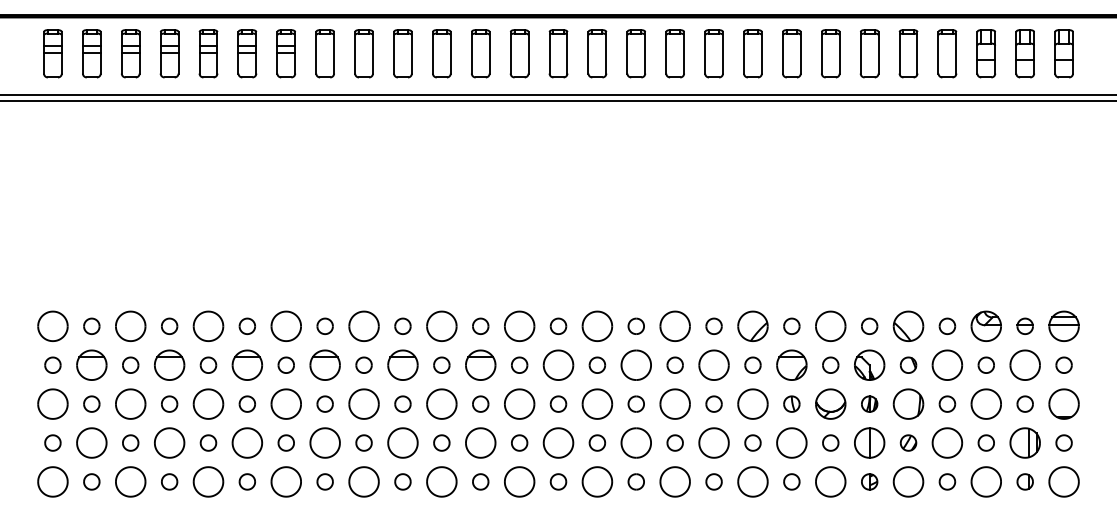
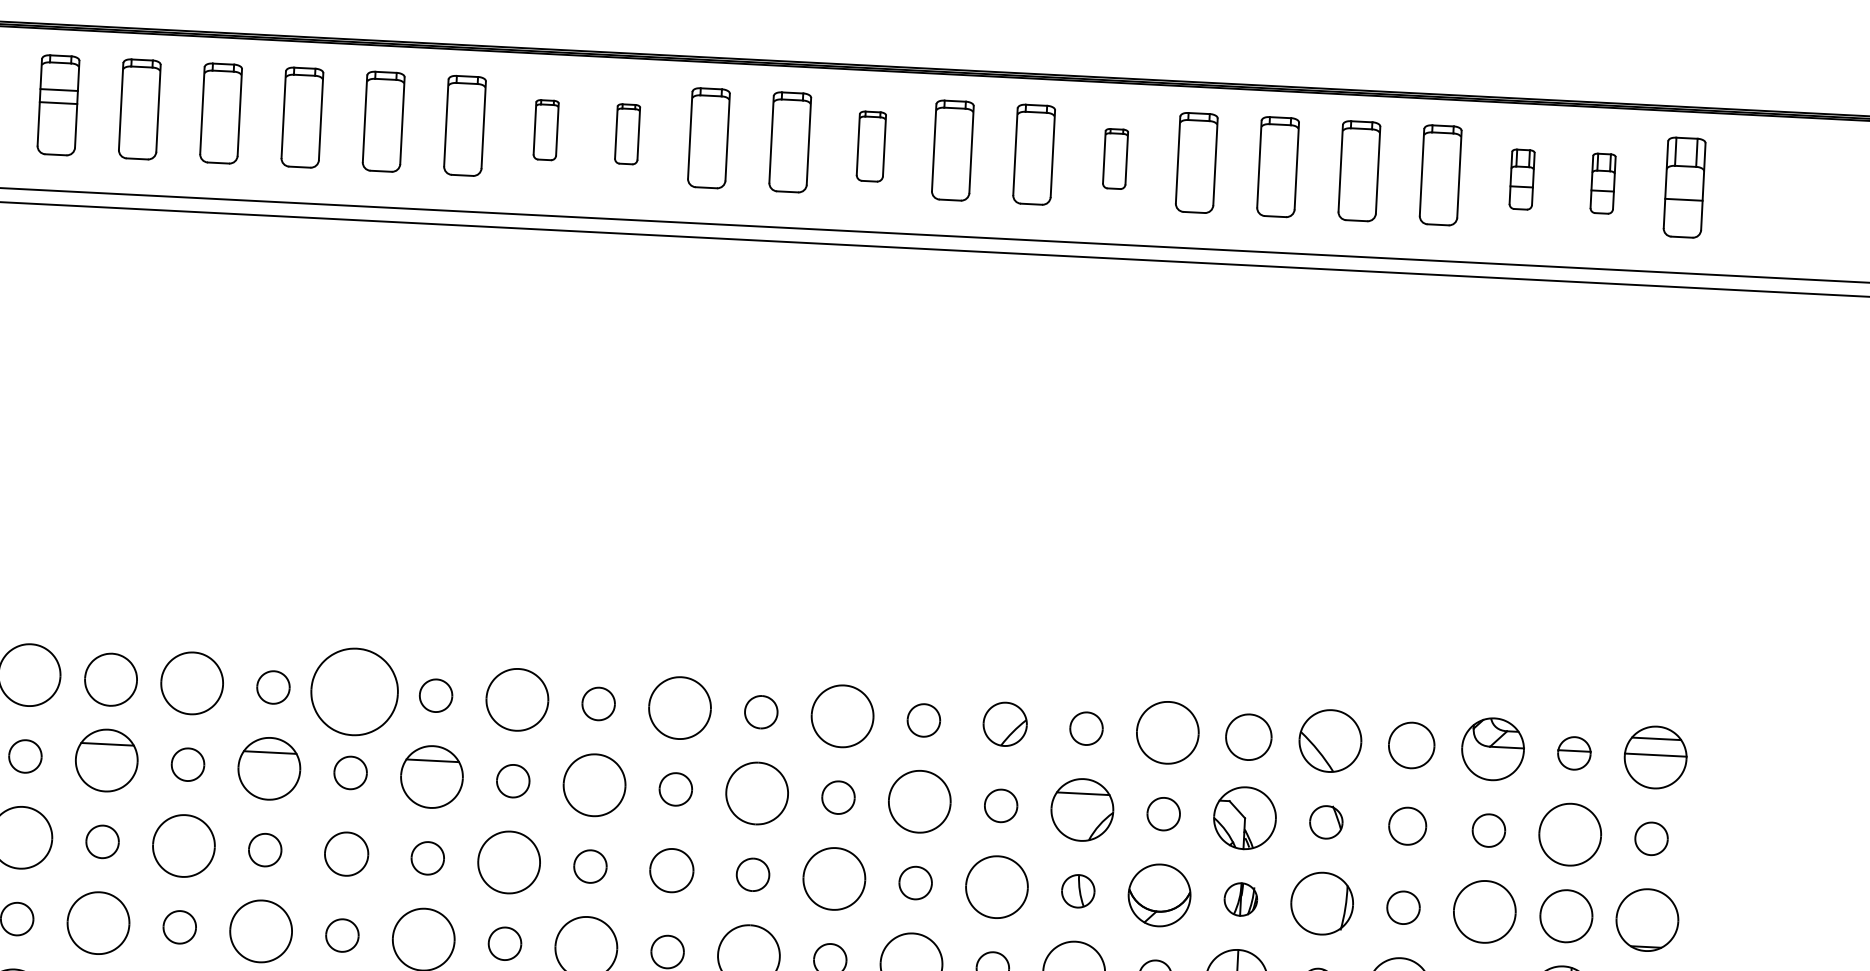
part: (519, 53) -> (546, 129), size x0.6
part: (558, 53) -> (627, 133), size x0.6
part: (674, 53) -> (870, 145), size x0.7
part: (791, 53) -> (1114, 158), size x0.6
part: (986, 53) -> (1522, 178), size x0.6
part: (1024, 53) -> (1601, 182), size x0.6
part: (324, 325) -> (109, 677), size x1.6
part: (441, 325) -> (354, 689), size x1.4
part: (752, 325) -> (1004, 722), size x0.7
part: (869, 325) -> (1248, 735), size x1.4
part: (947, 325) -> (1411, 743), size x1.4
part: (947, 364) -> (1407, 824), size x0.6
part: (441, 403) -> (345, 852), size x0.7
part: (597, 403) -> (672, 869), size x0.7
part: (1024, 403) -> (1564, 914), size x1.6

